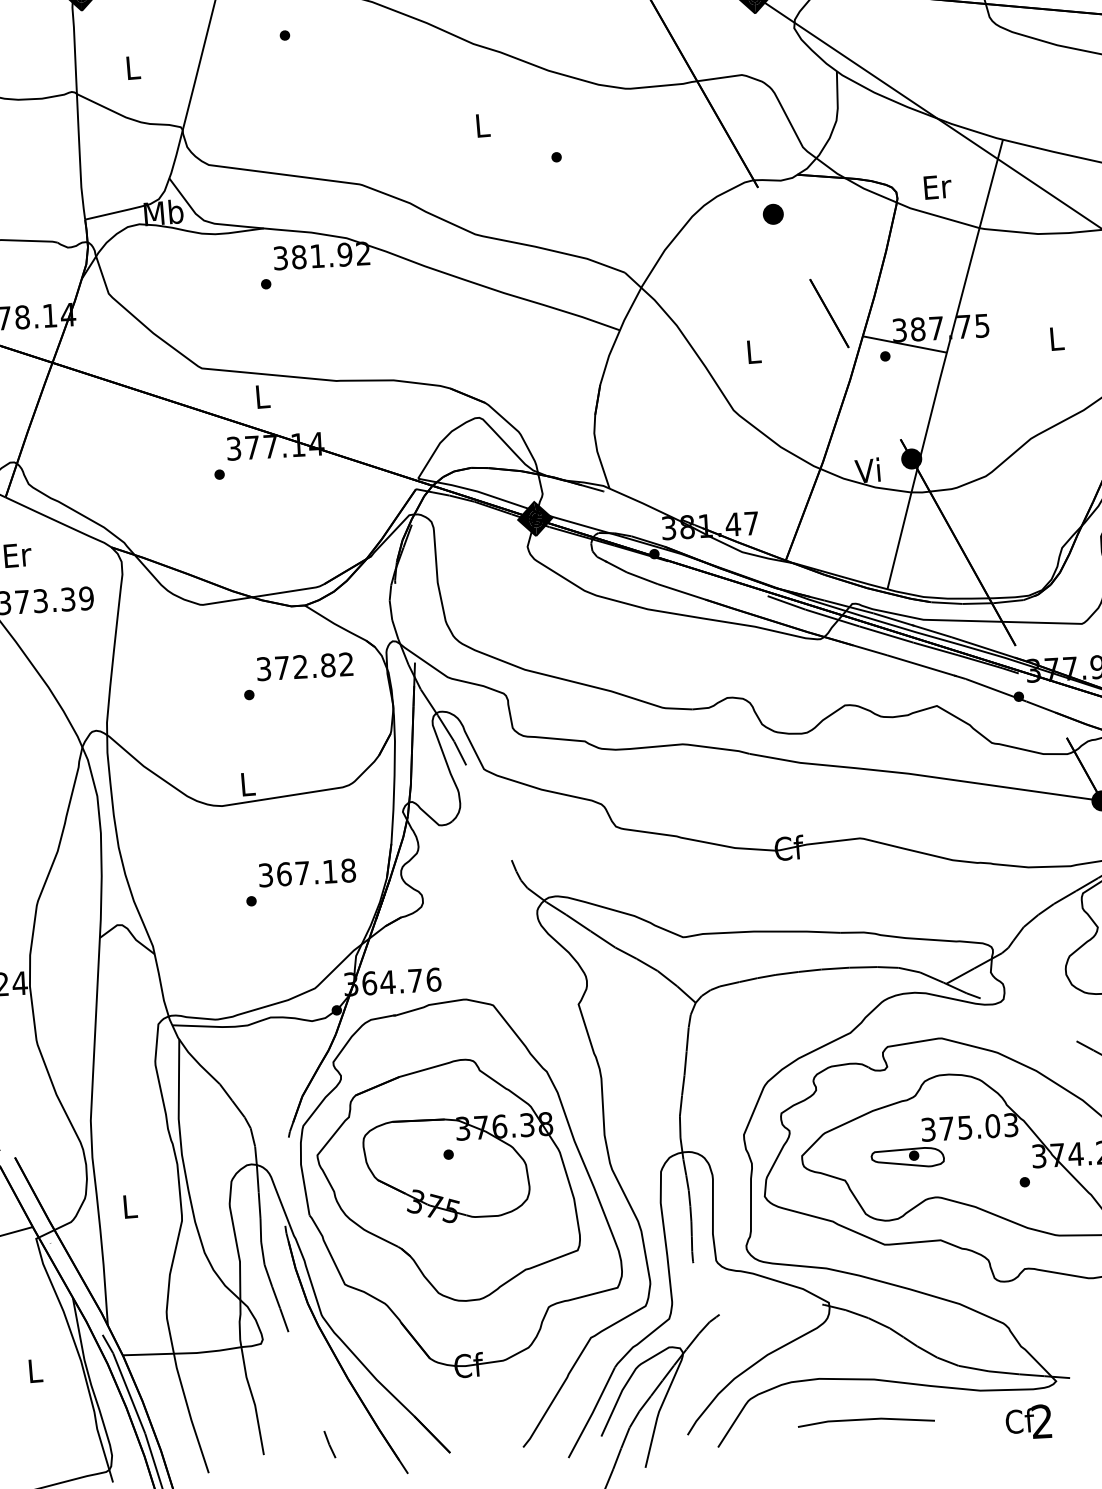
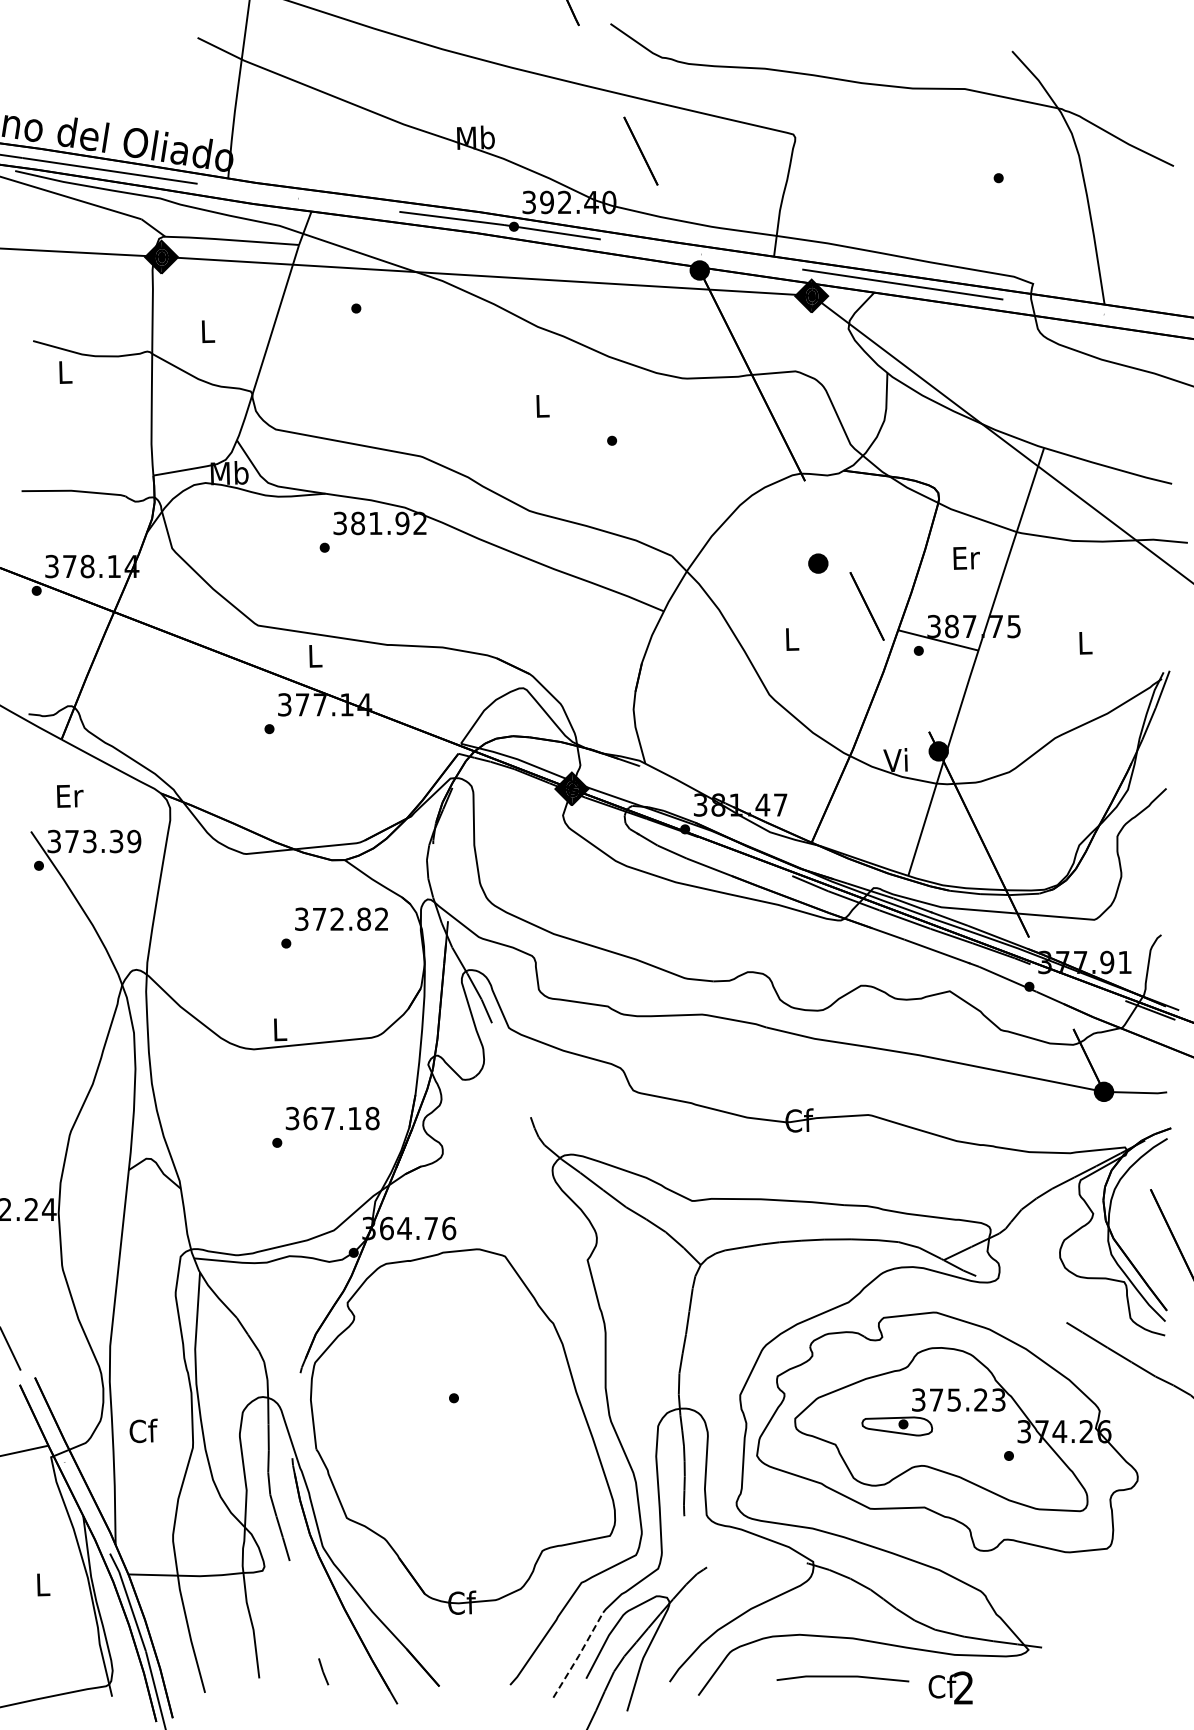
text: (937, 187) -> (966, 558), moved
part: (773, 214) -> (818, 563), moved
text: (993, 1125) -> (981, 1399), 375.03 -> 375.23
part: (447, 1180) -> (451, 1423), removed
text: (130, 1205) -> (143, 1430), L -> Cf
line: (593, 1412) -> (579, 1655), solid -> dashed
text: (1028, 1421) -> (950, 1687), moved

